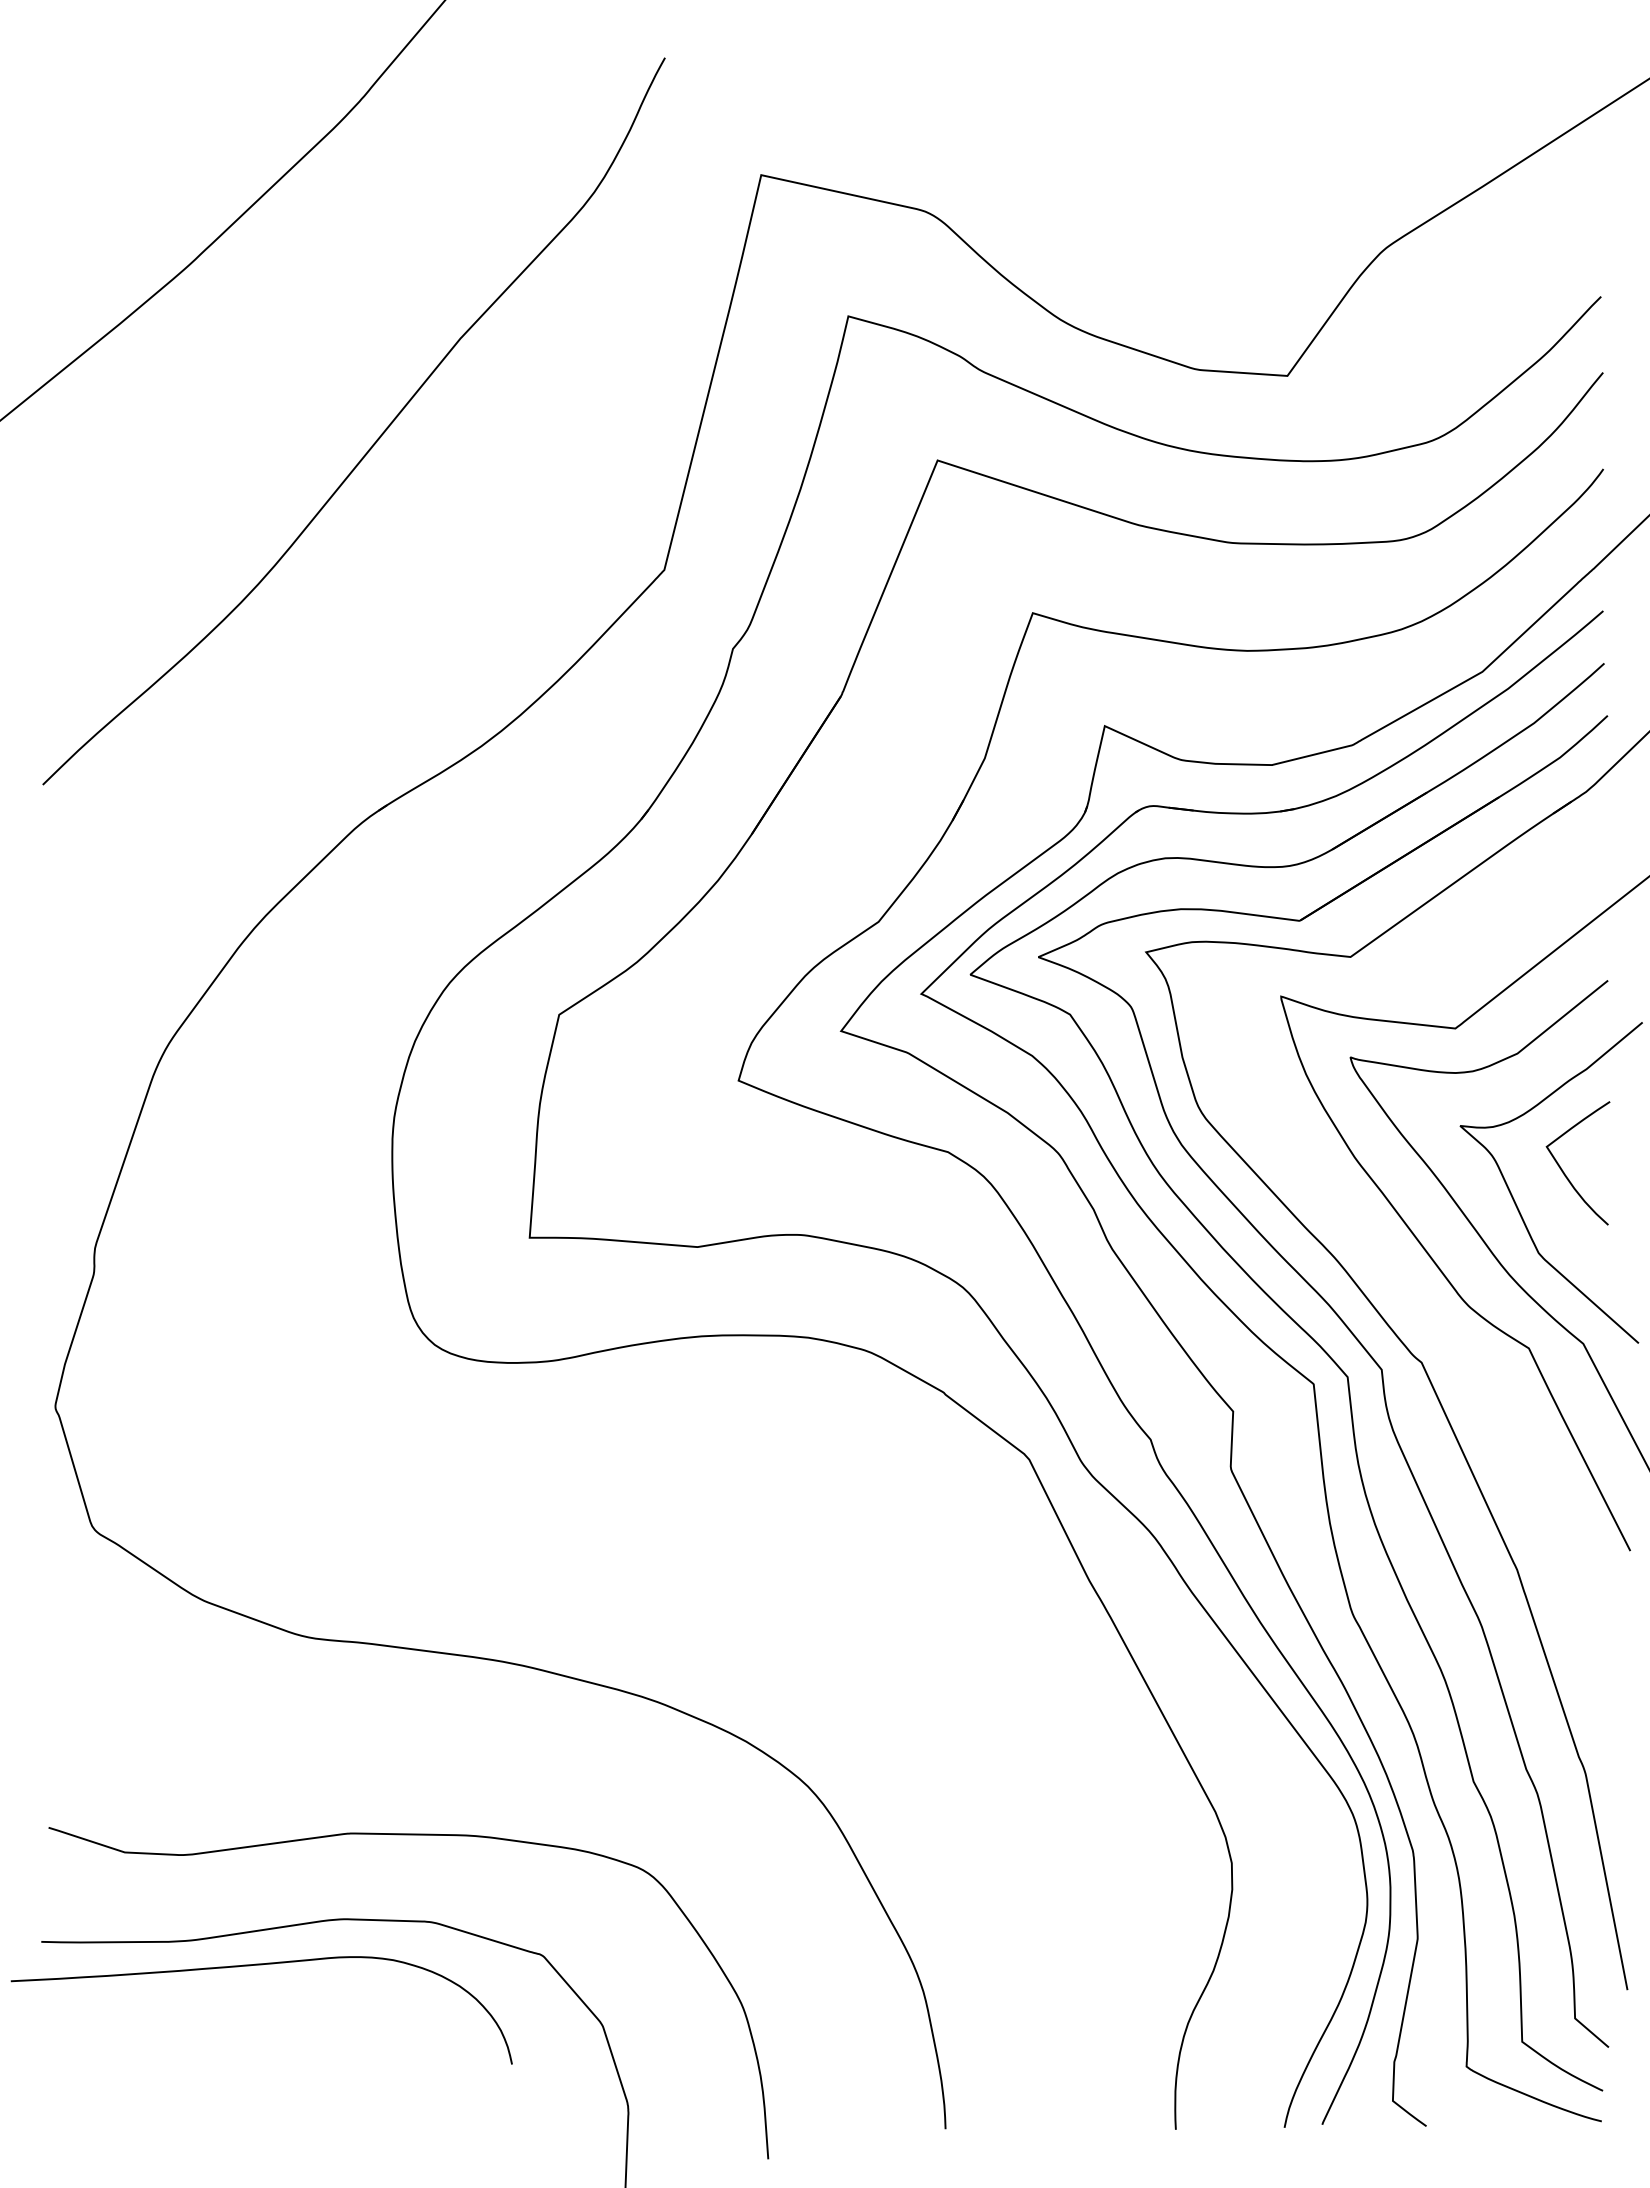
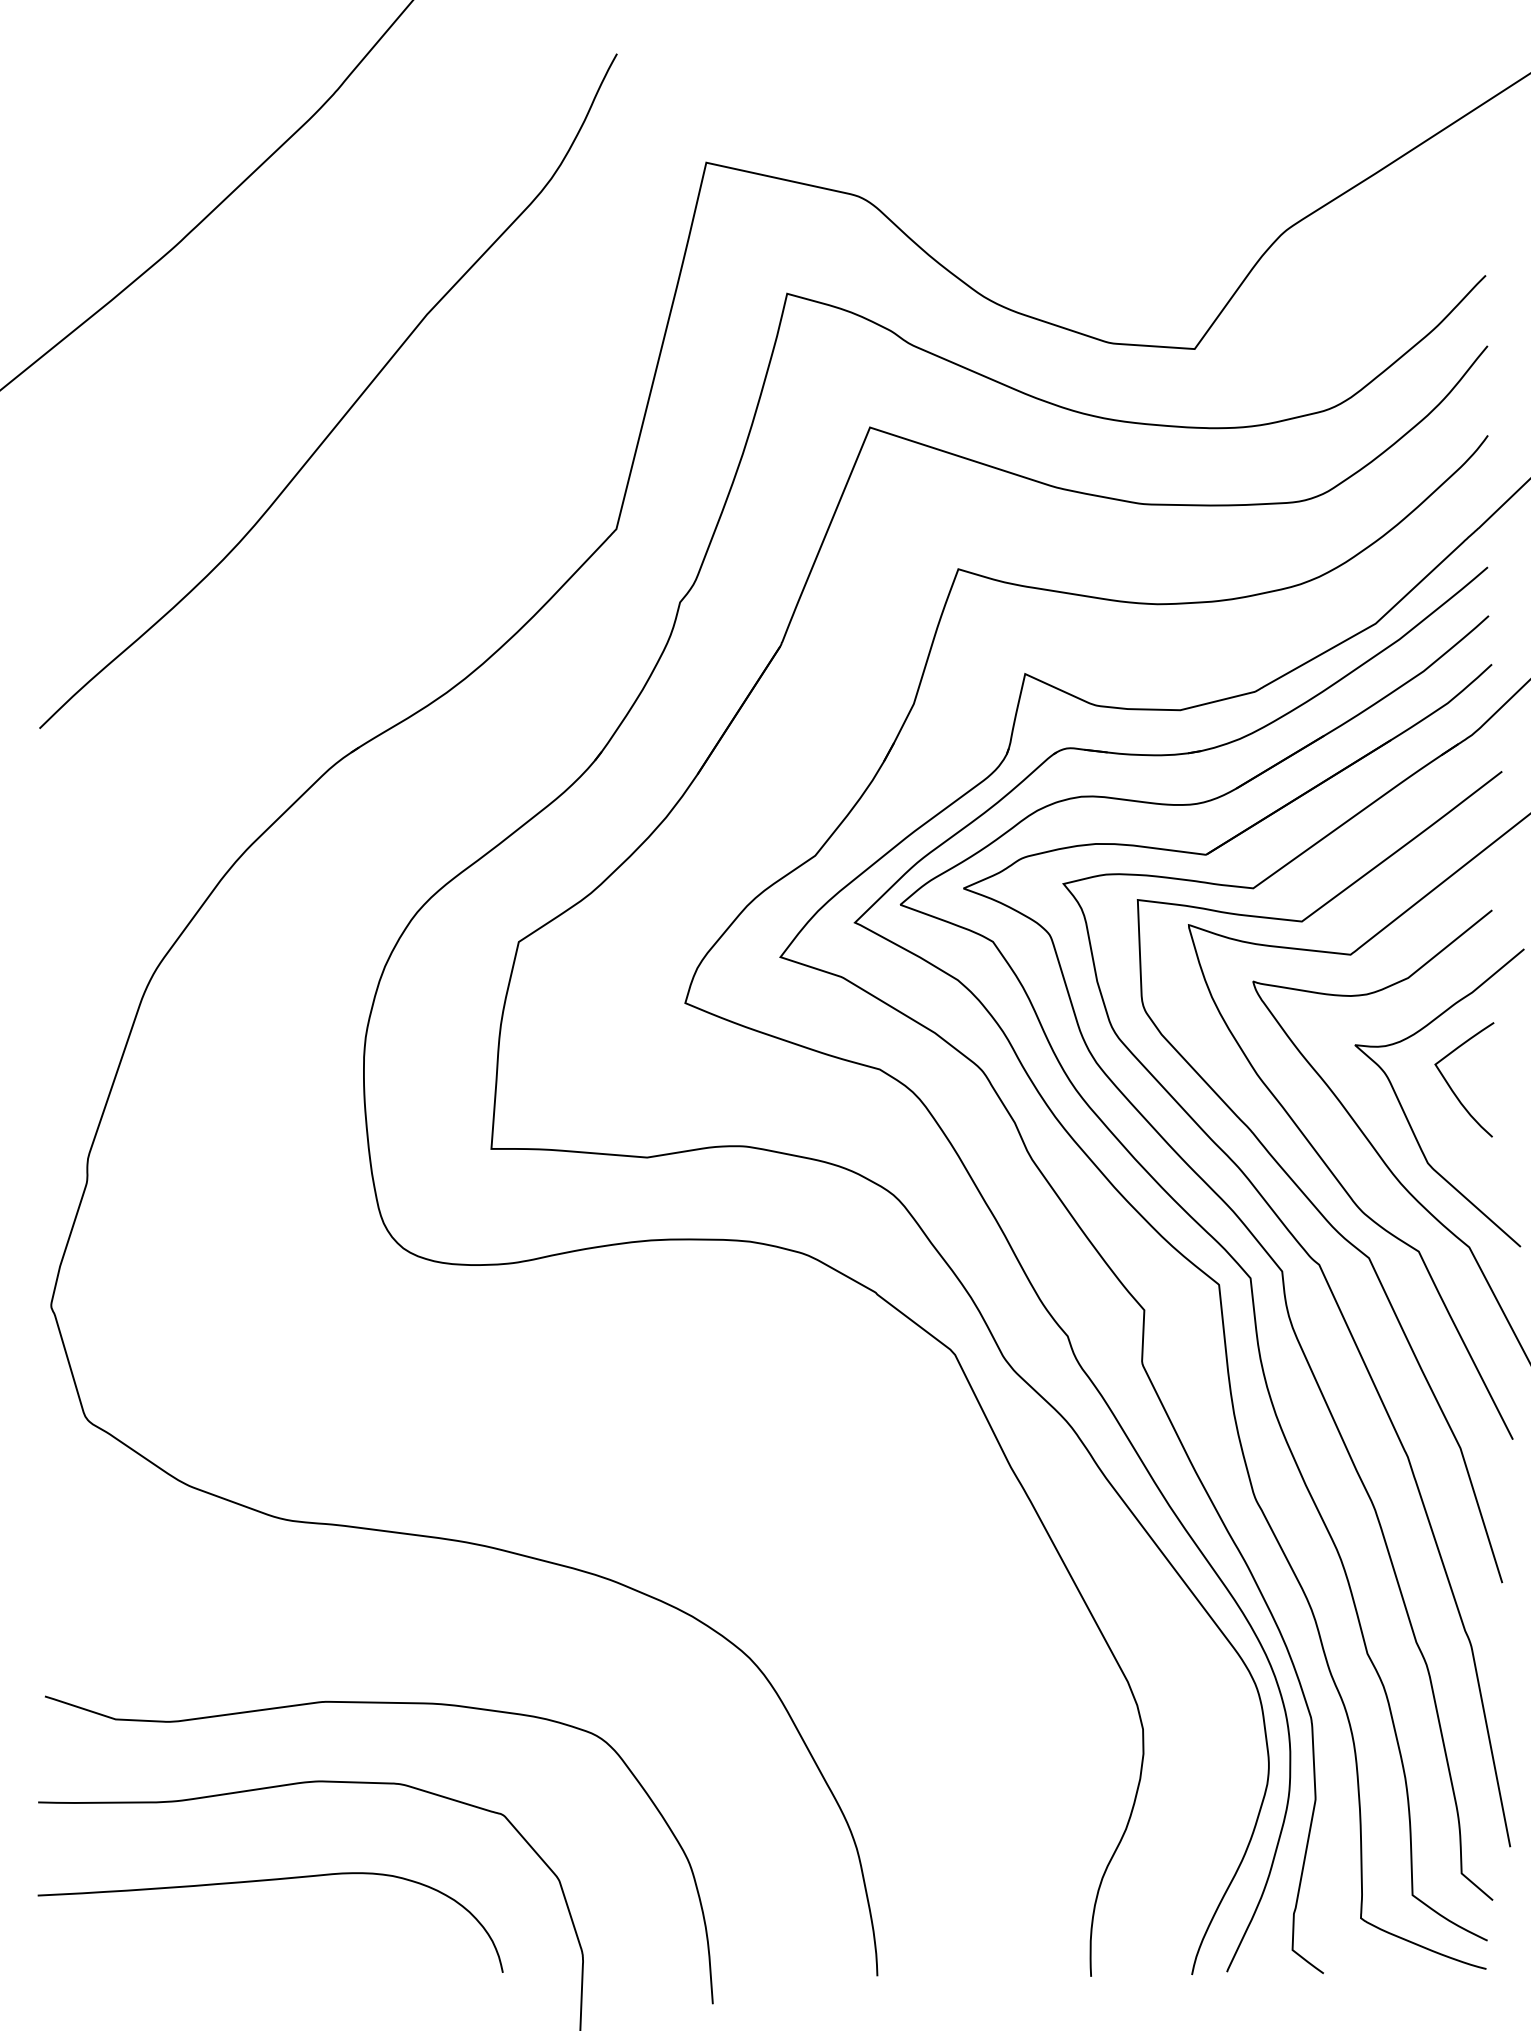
curve: (1404, 1283) -> (1303, 1191), added
curve: (261, 1965) -> (270, 1880), moved

